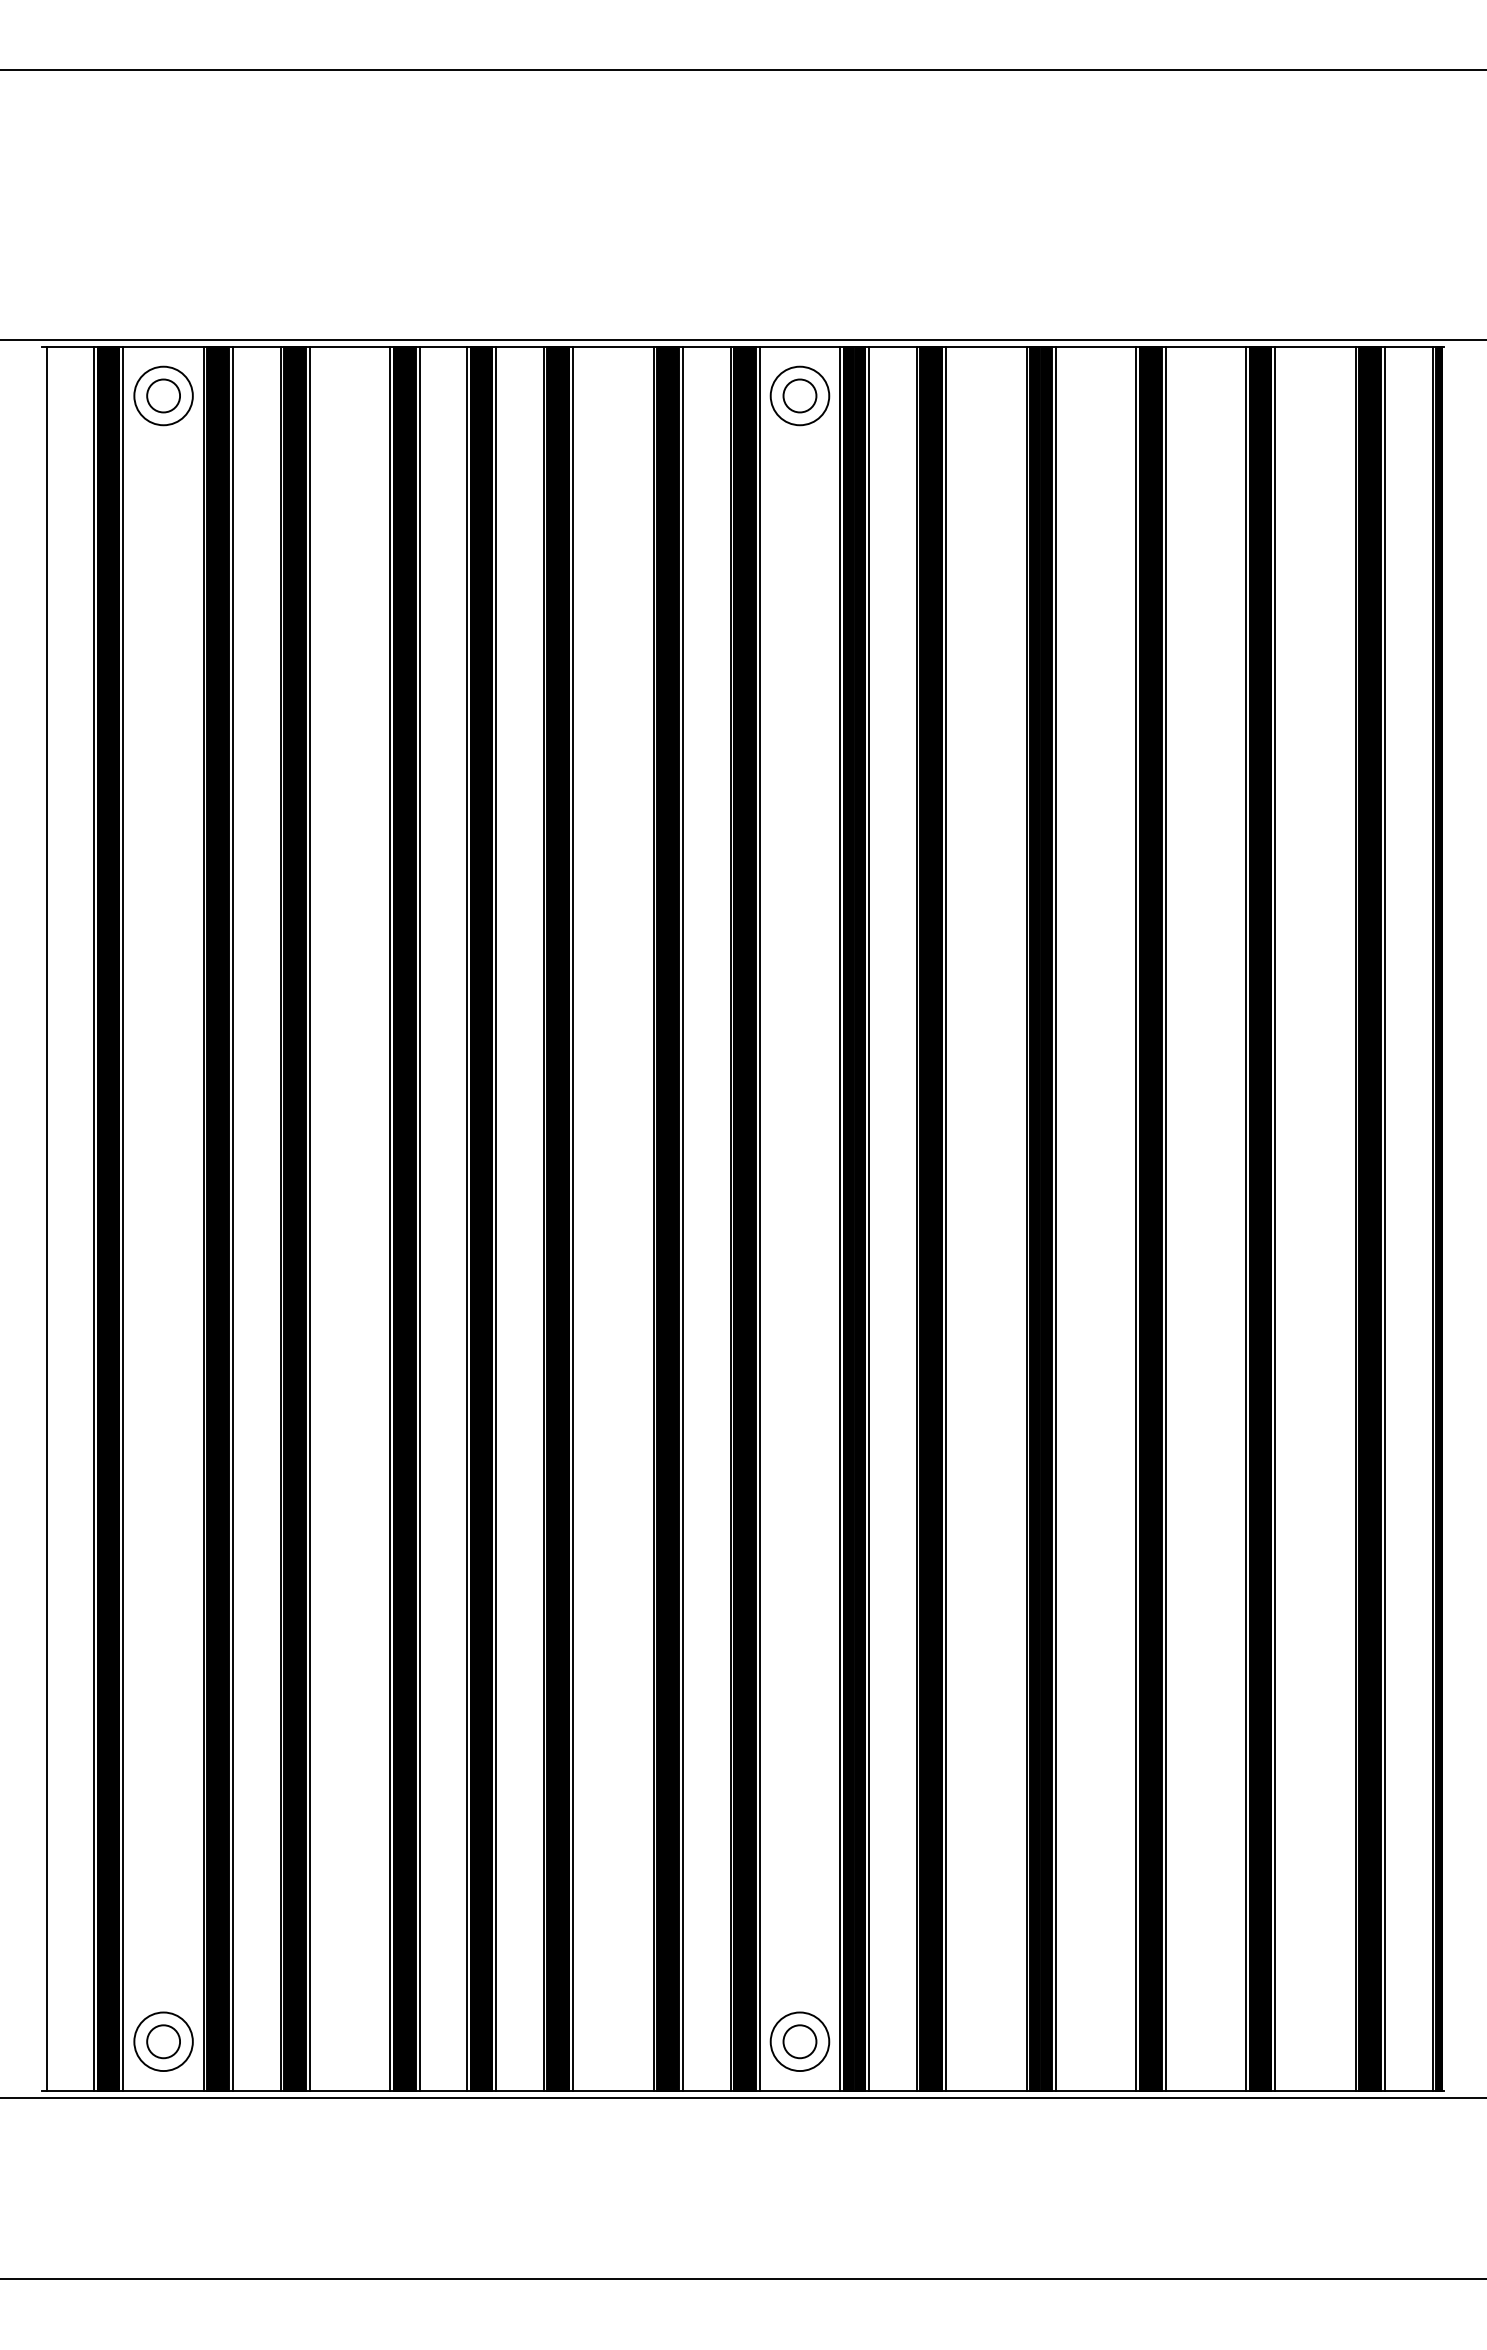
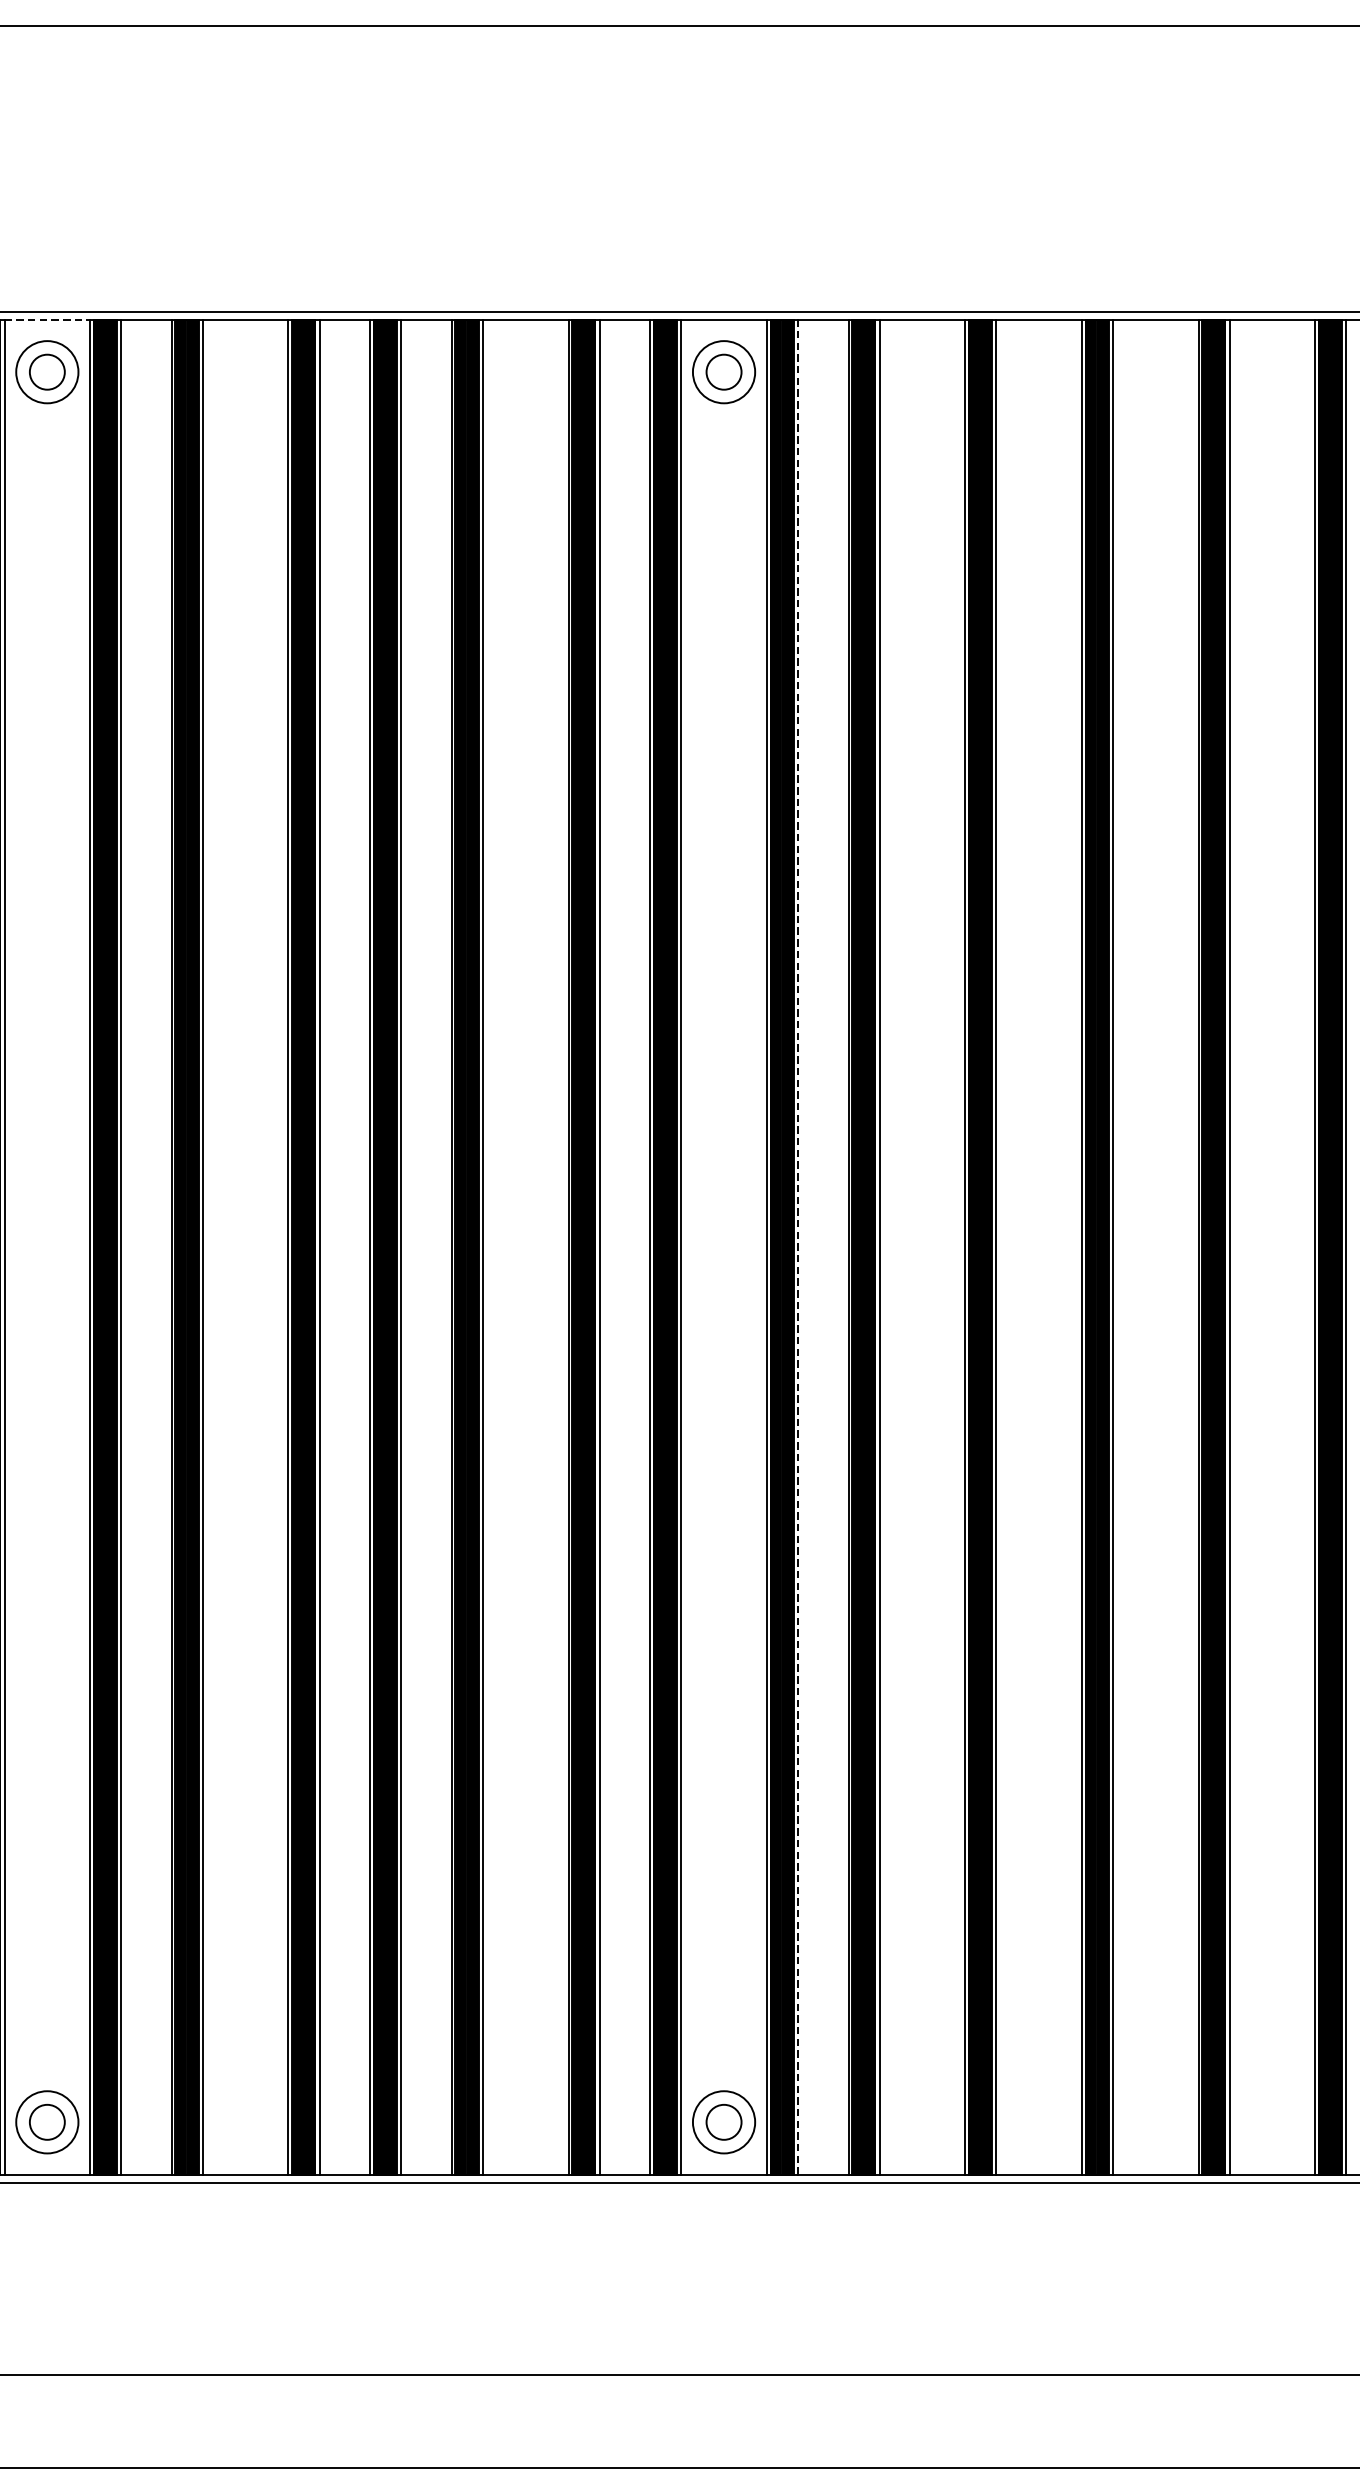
line: (164, 346) -> (48, 319), solid -> dashed
line: (869, 1218) -> (797, 1246), solid -> dashed

